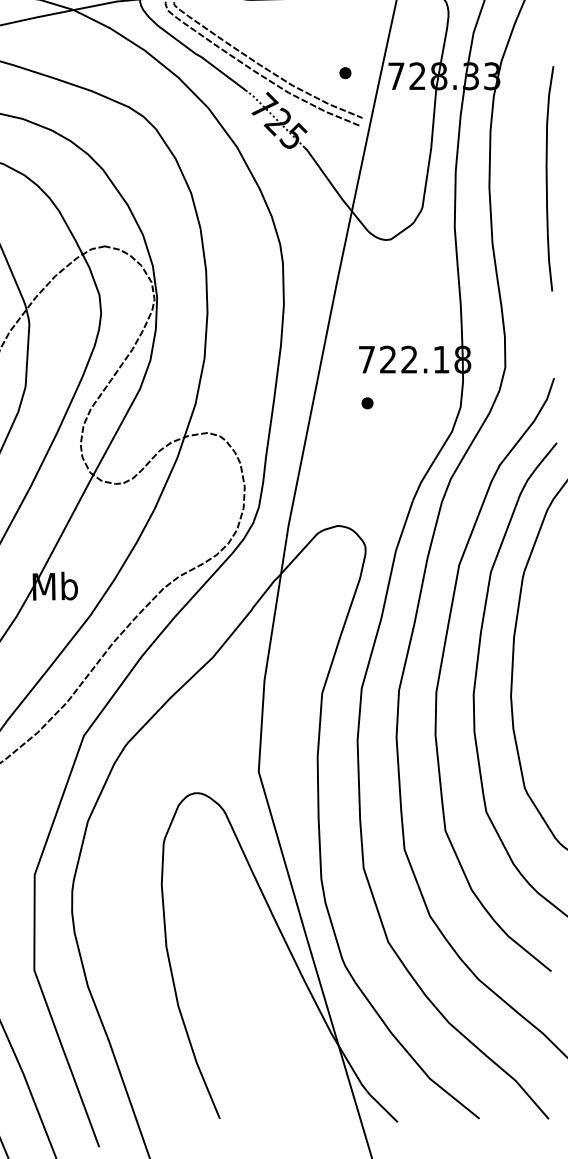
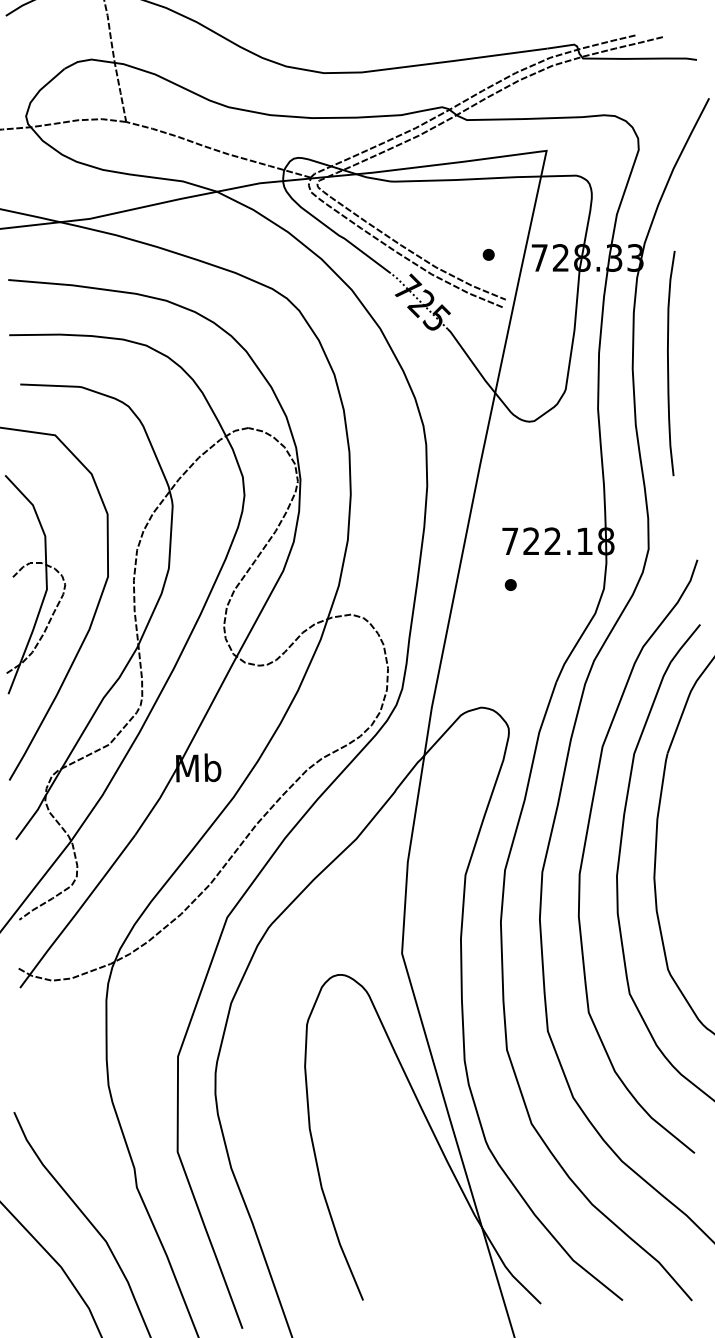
curve: (547, 178) -> (668, 363), moved

